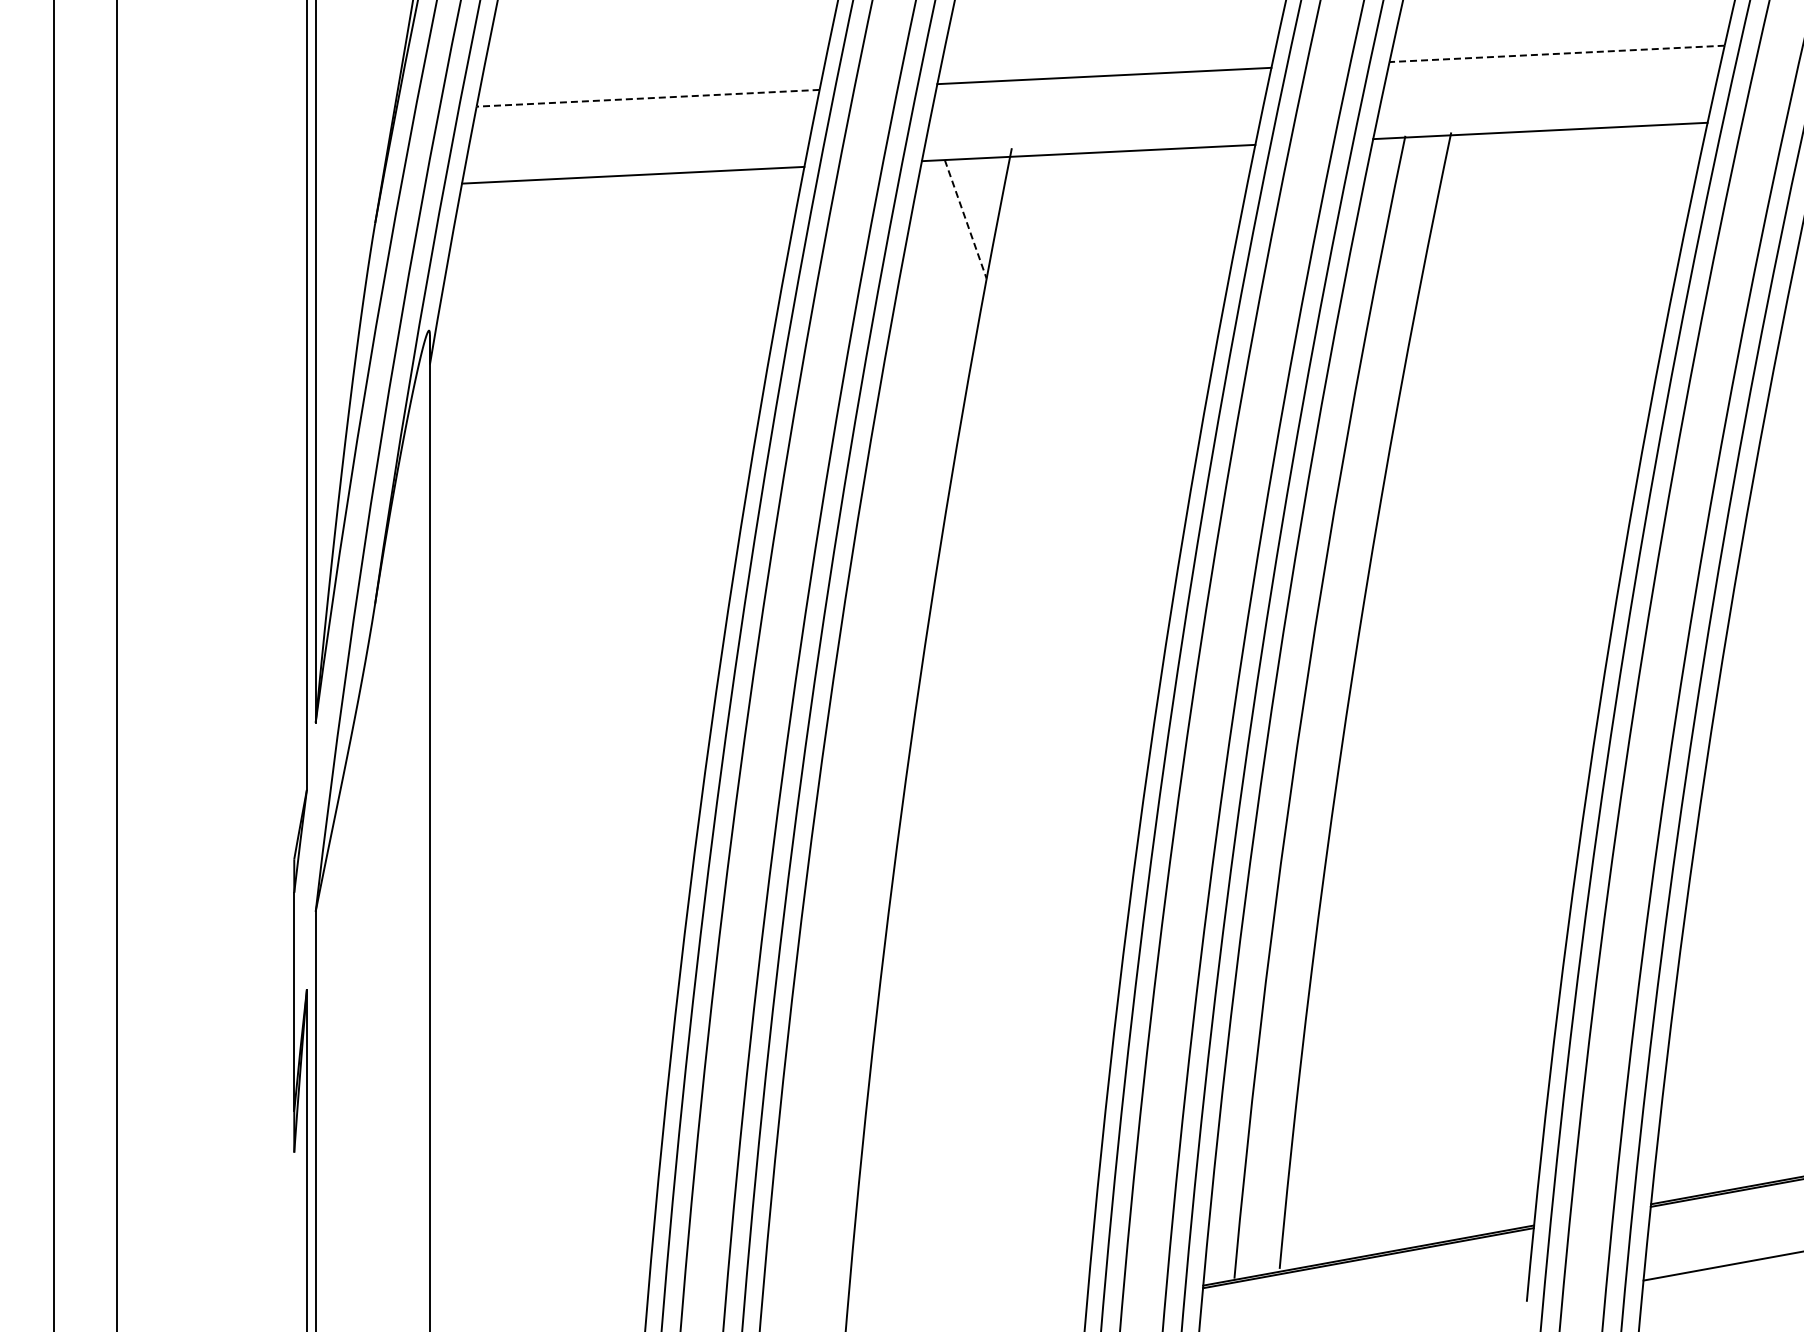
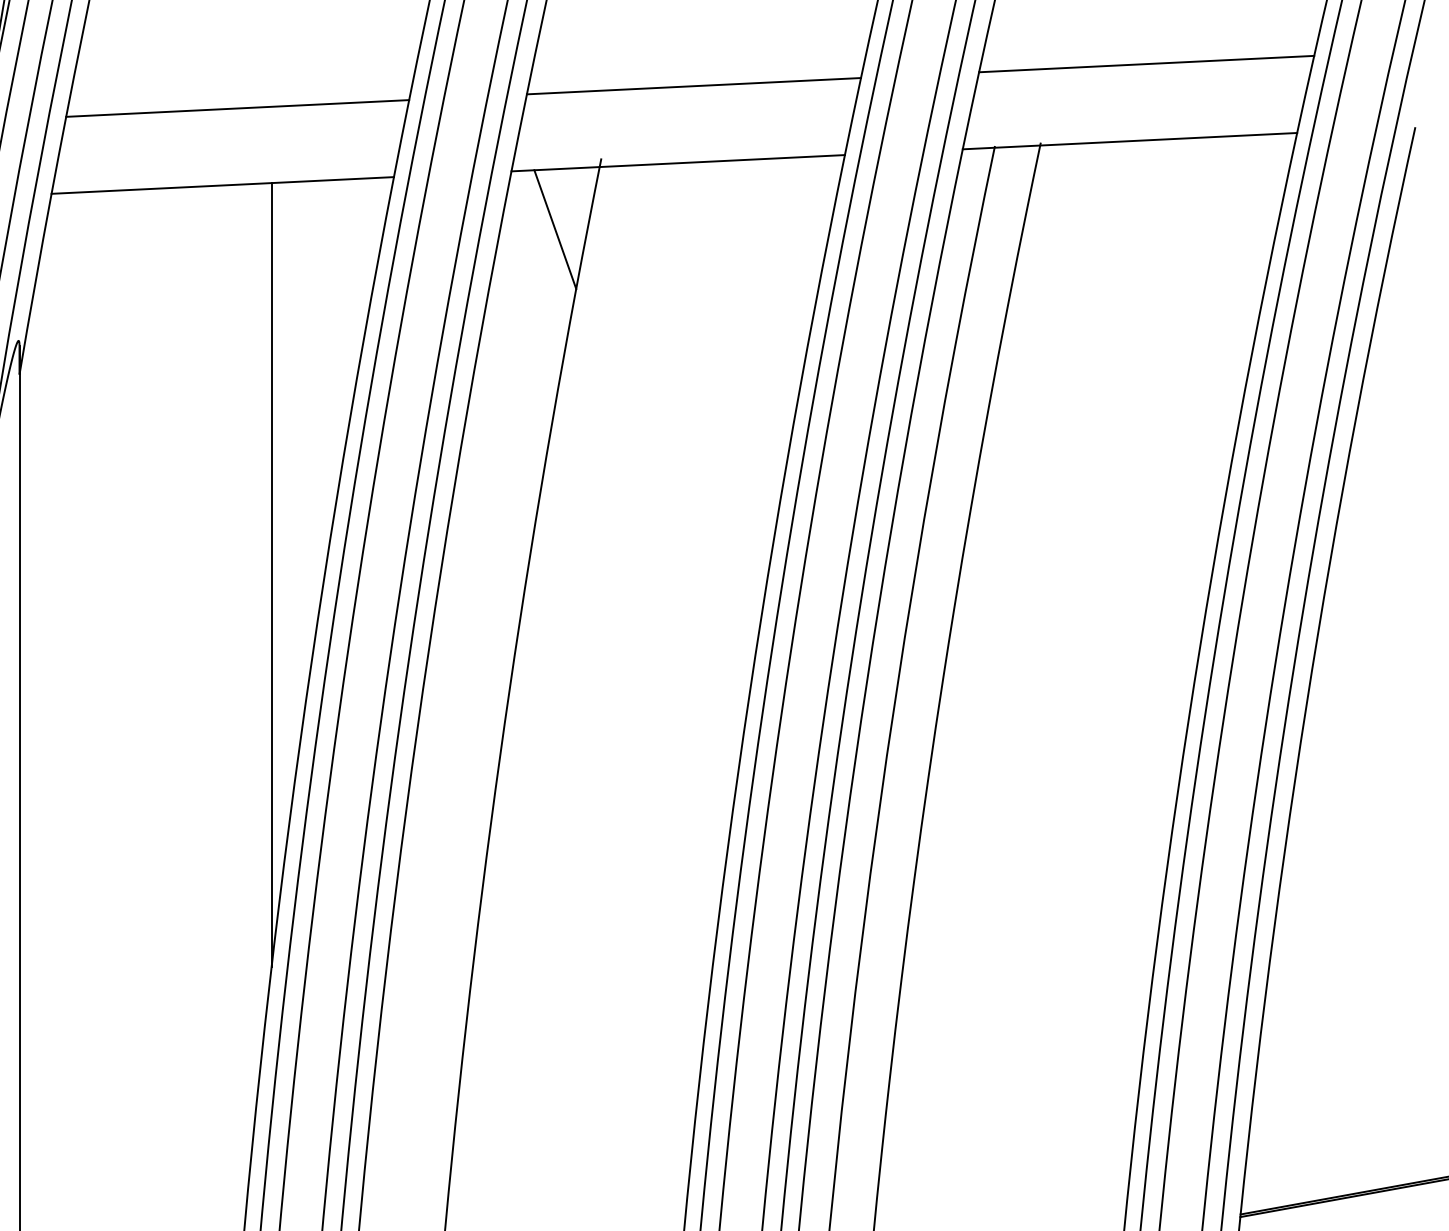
line: (1557, 53) -> (1147, 63), dashed -> solid
line: (648, 98) -> (238, 108), dashed -> solid
line: (965, 219) -> (555, 229), dashed -> solid
line: (682, 564) -> (272, 574), added

